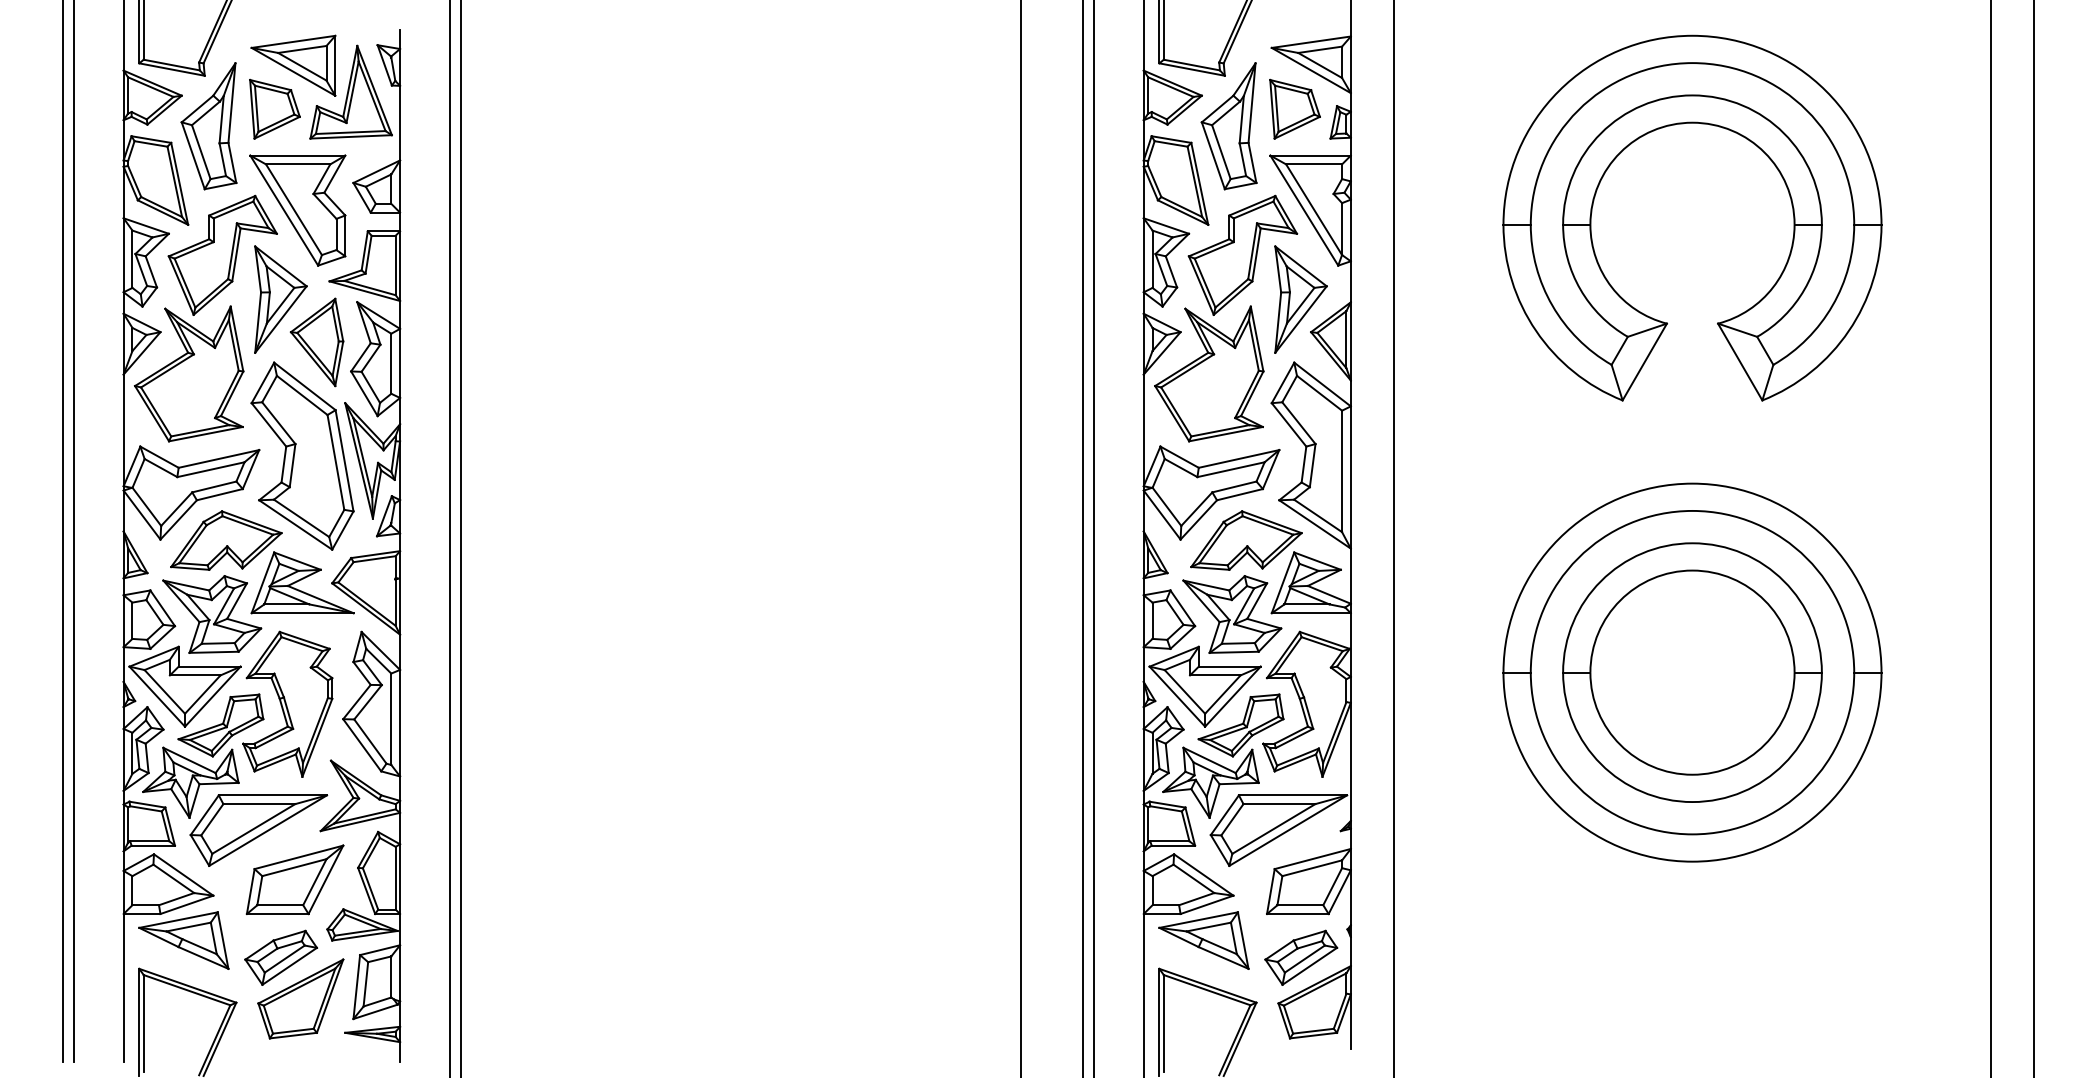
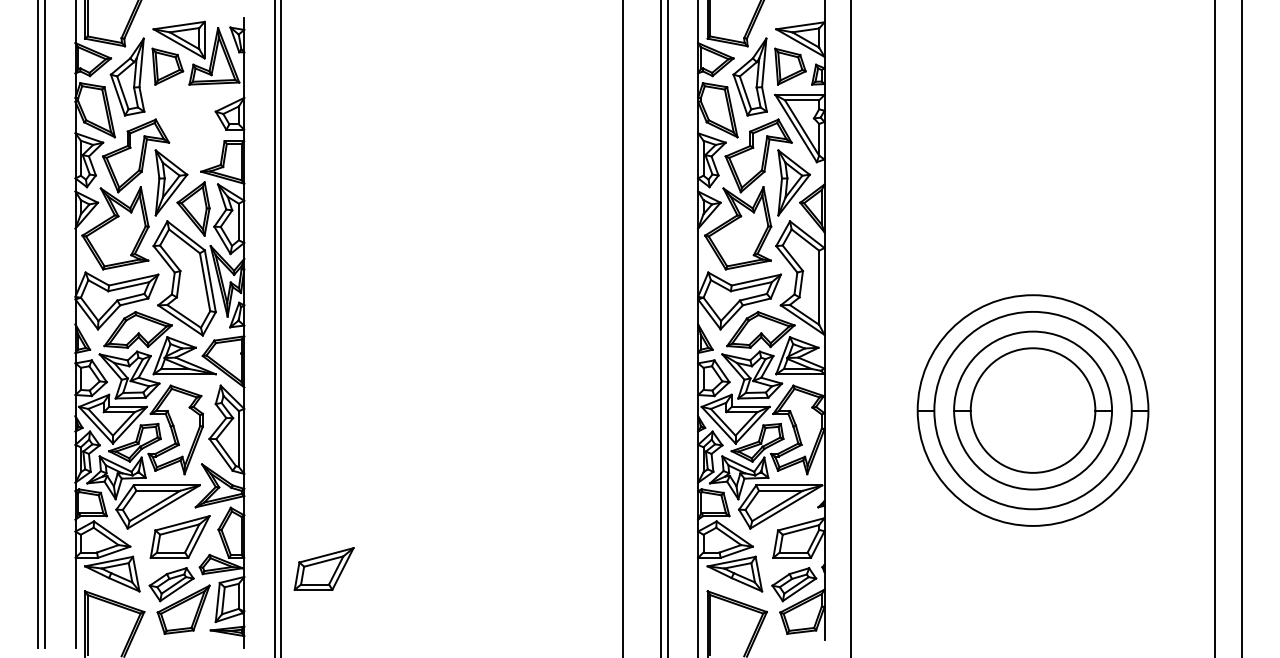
part: (1683, 125) -> (1027, 76), removed
part: (297, 210) -> (181, 128), removed
part: (529, 931) -> (323, 568), added

